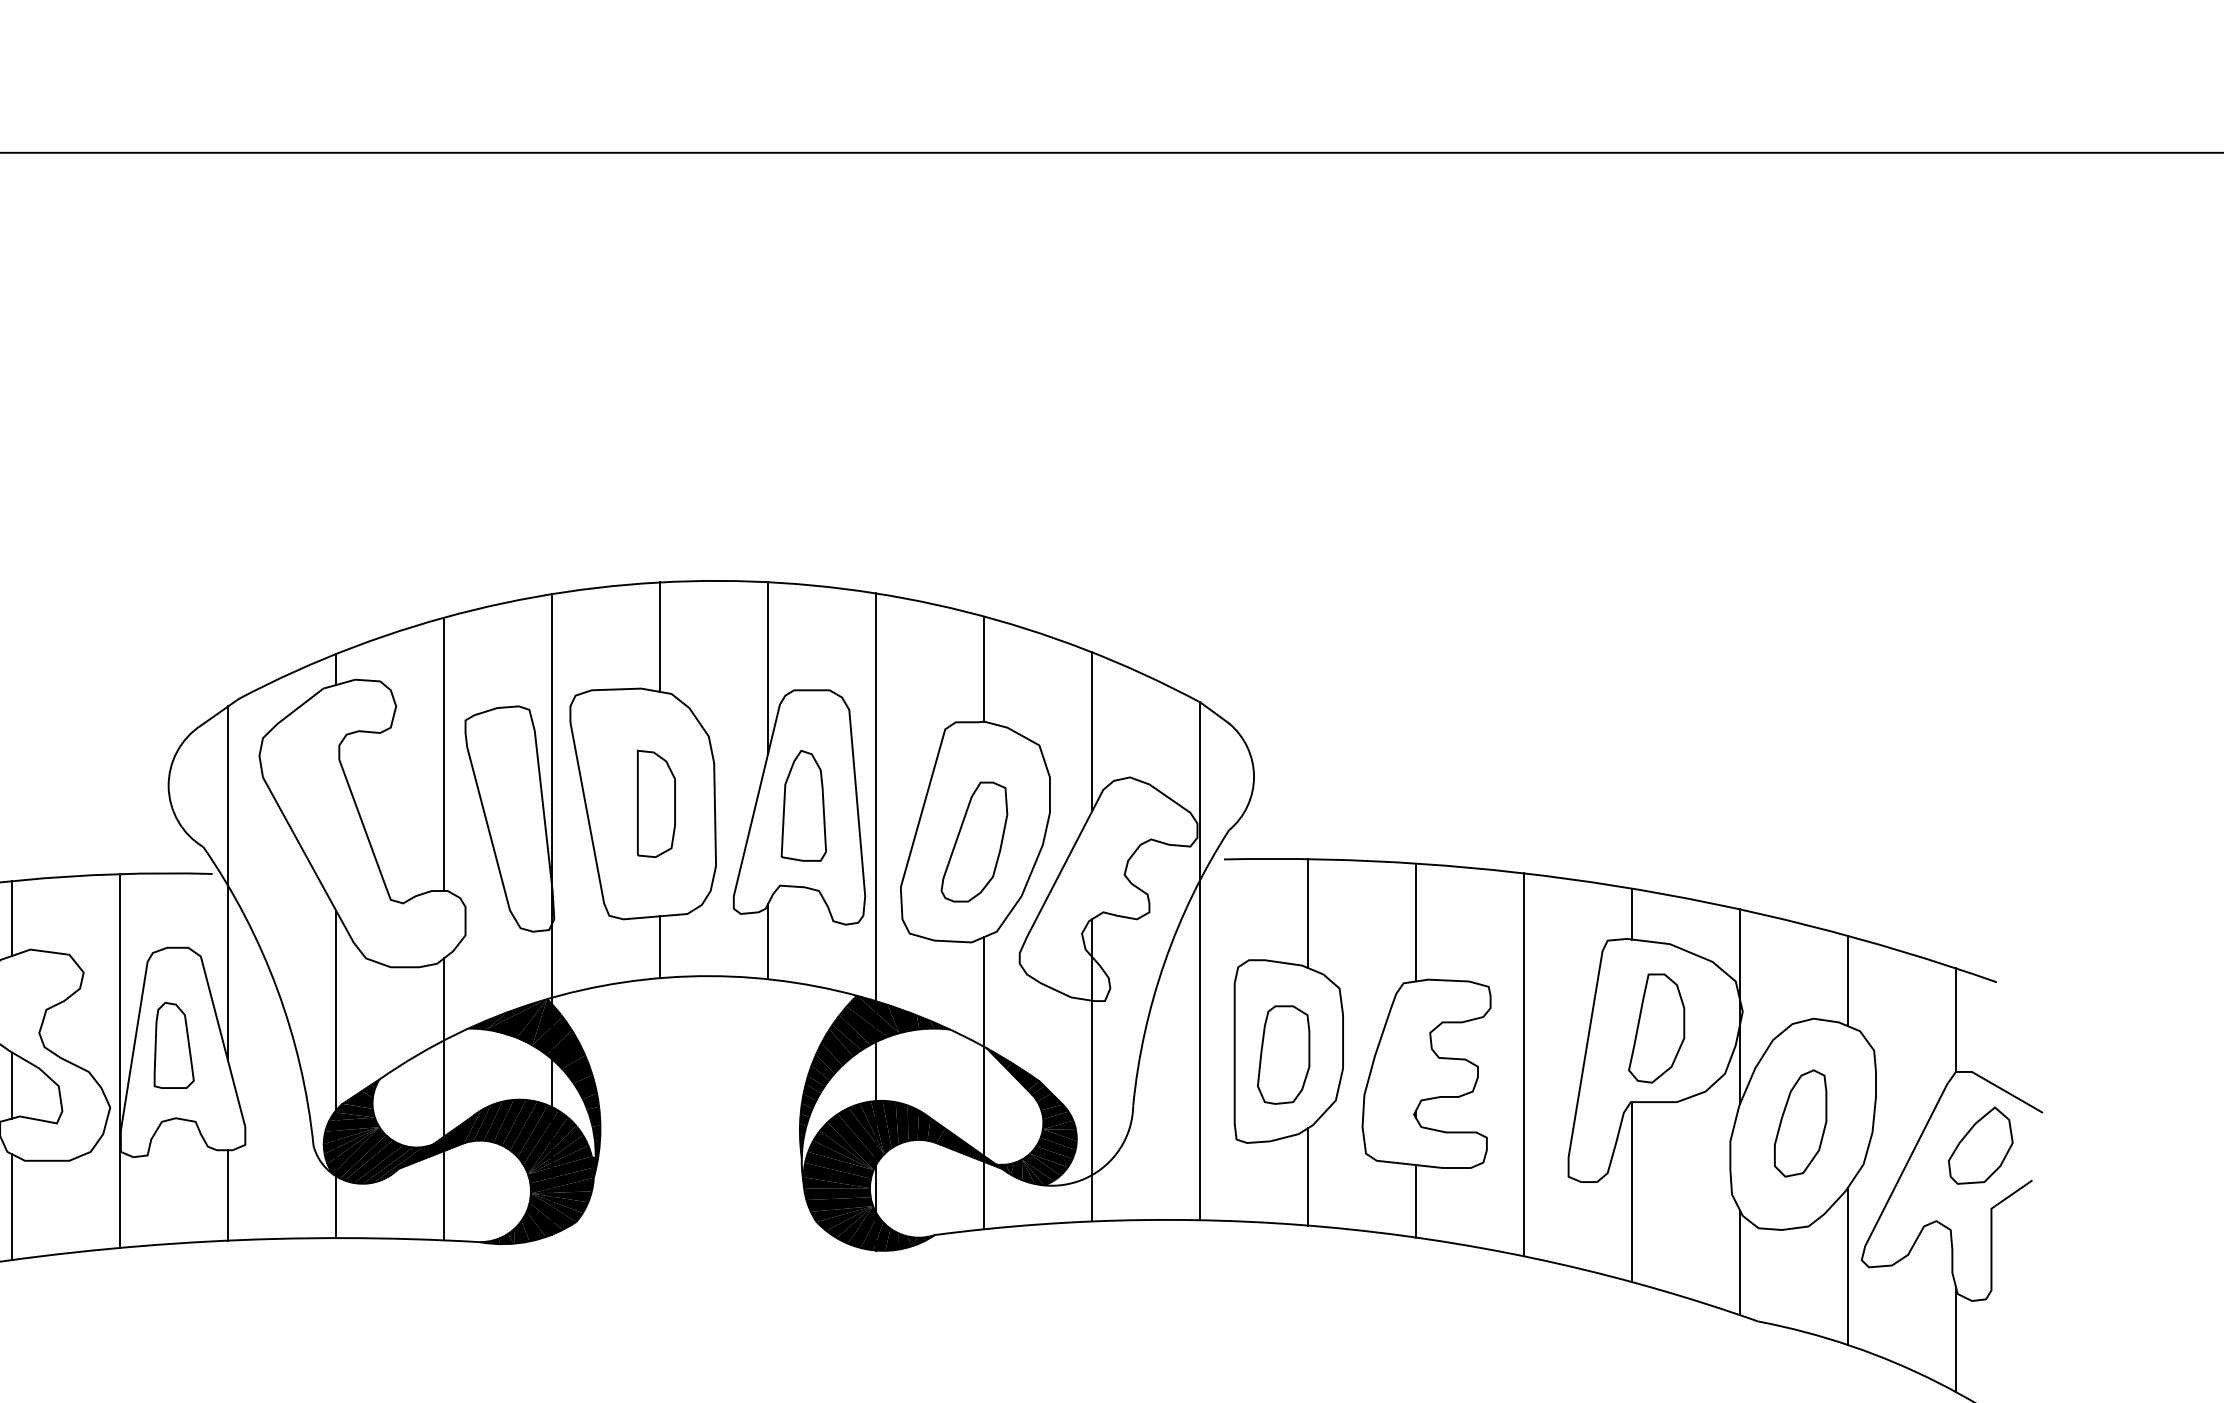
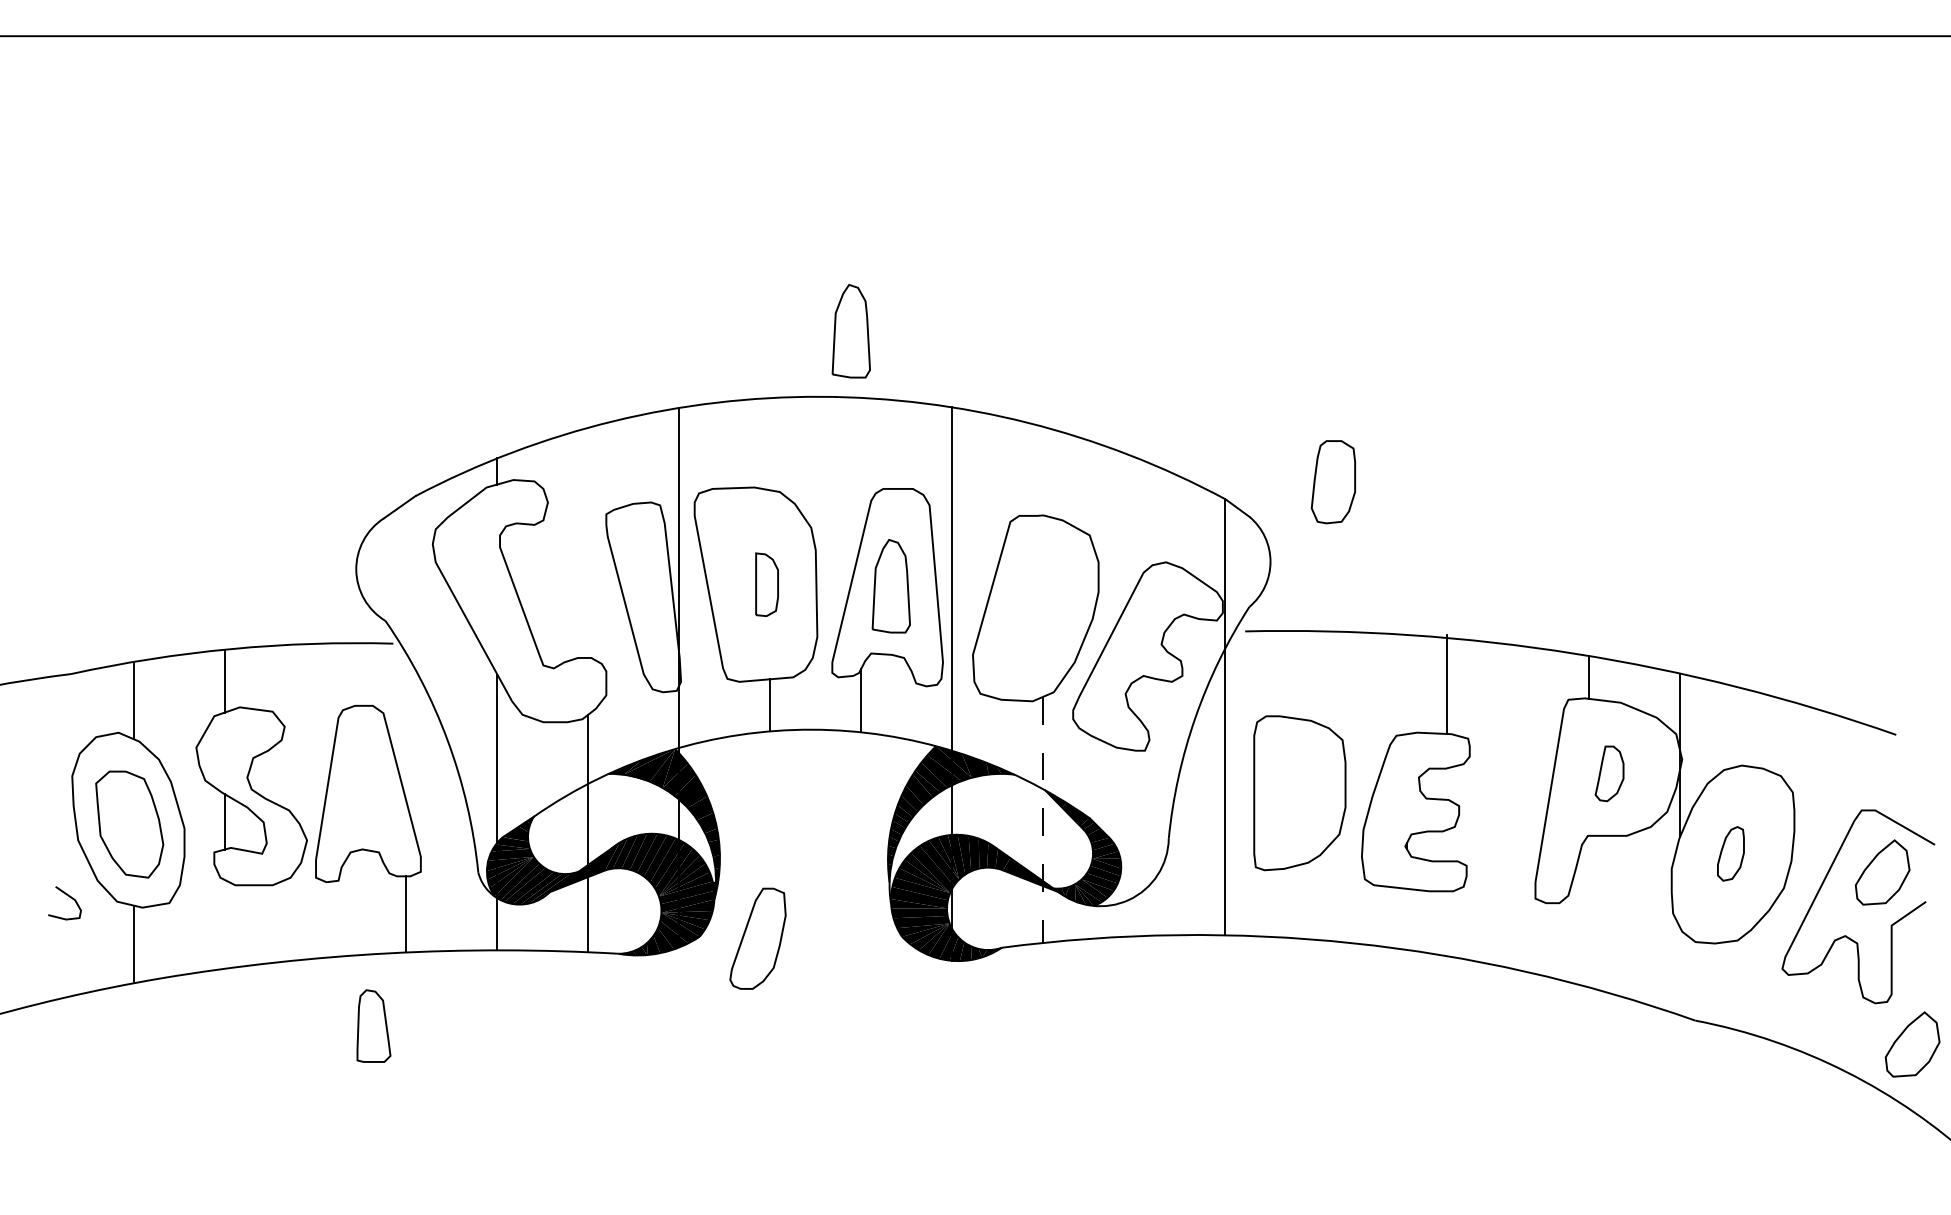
part: (755, 503) -> (850, 331), added
line: (660, 637) -> (770, 444), removed
line: (768, 667) -> (861, 469), removed
line: (984, 668) -> (1043, 470), removed
line: (1092, 731) -> (1134, 523), removed
line: (444, 753) -> (588, 542), removed
part: (655, 803) -> (766, 584), size x0.7
part: (973, 841) -> (757, 938), moved
line: (228, 883) -> (406, 651), removed
line: (1308, 912) -> (1316, 676), removed
line: (1416, 922) -> (1447, 684), moved
line: (1847, 980) -> (1770, 733), removed
line: (1955, 1019) -> (1861, 766), removed
part: (1656, 1028) -> (1609, 773), size x0.6
part: (173, 1044) -> (373, 1025), moved
part: (1282, 1055) -> (1332, 482), moved
line: (120, 1060) -> (315, 800), removed
line: (1524, 1064) -> (1498, 804), removed
line: (1092, 1069) -> (1134, 808), removed
line: (984, 1083) -> (1043, 820), solid -> dashed
part: (1800, 1123) -> (1730, 853), size x0.6
line: (1308, 1176) -> (1316, 898), removed
line: (1631, 1191) -> (1588, 911), removed
line: (1416, 1200) -> (1407, 918), removed
line: (12, 1206) -> (224, 923), removed
line: (1739, 1263) -> (1679, 971), removed
line: (1847, 1265) -> (1770, 973), removed
line: (1955, 1339) -> (1861, 1035), removed
part: (2016, 1349) -> (1912, 1044), added

